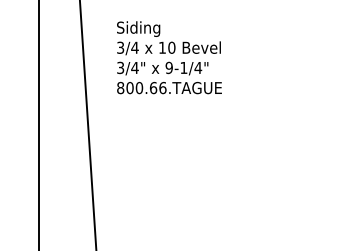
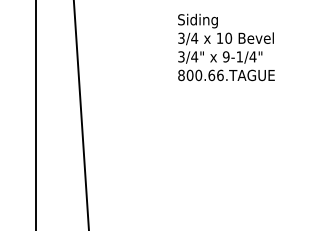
text: (169, 57) -> (226, 47), moved

